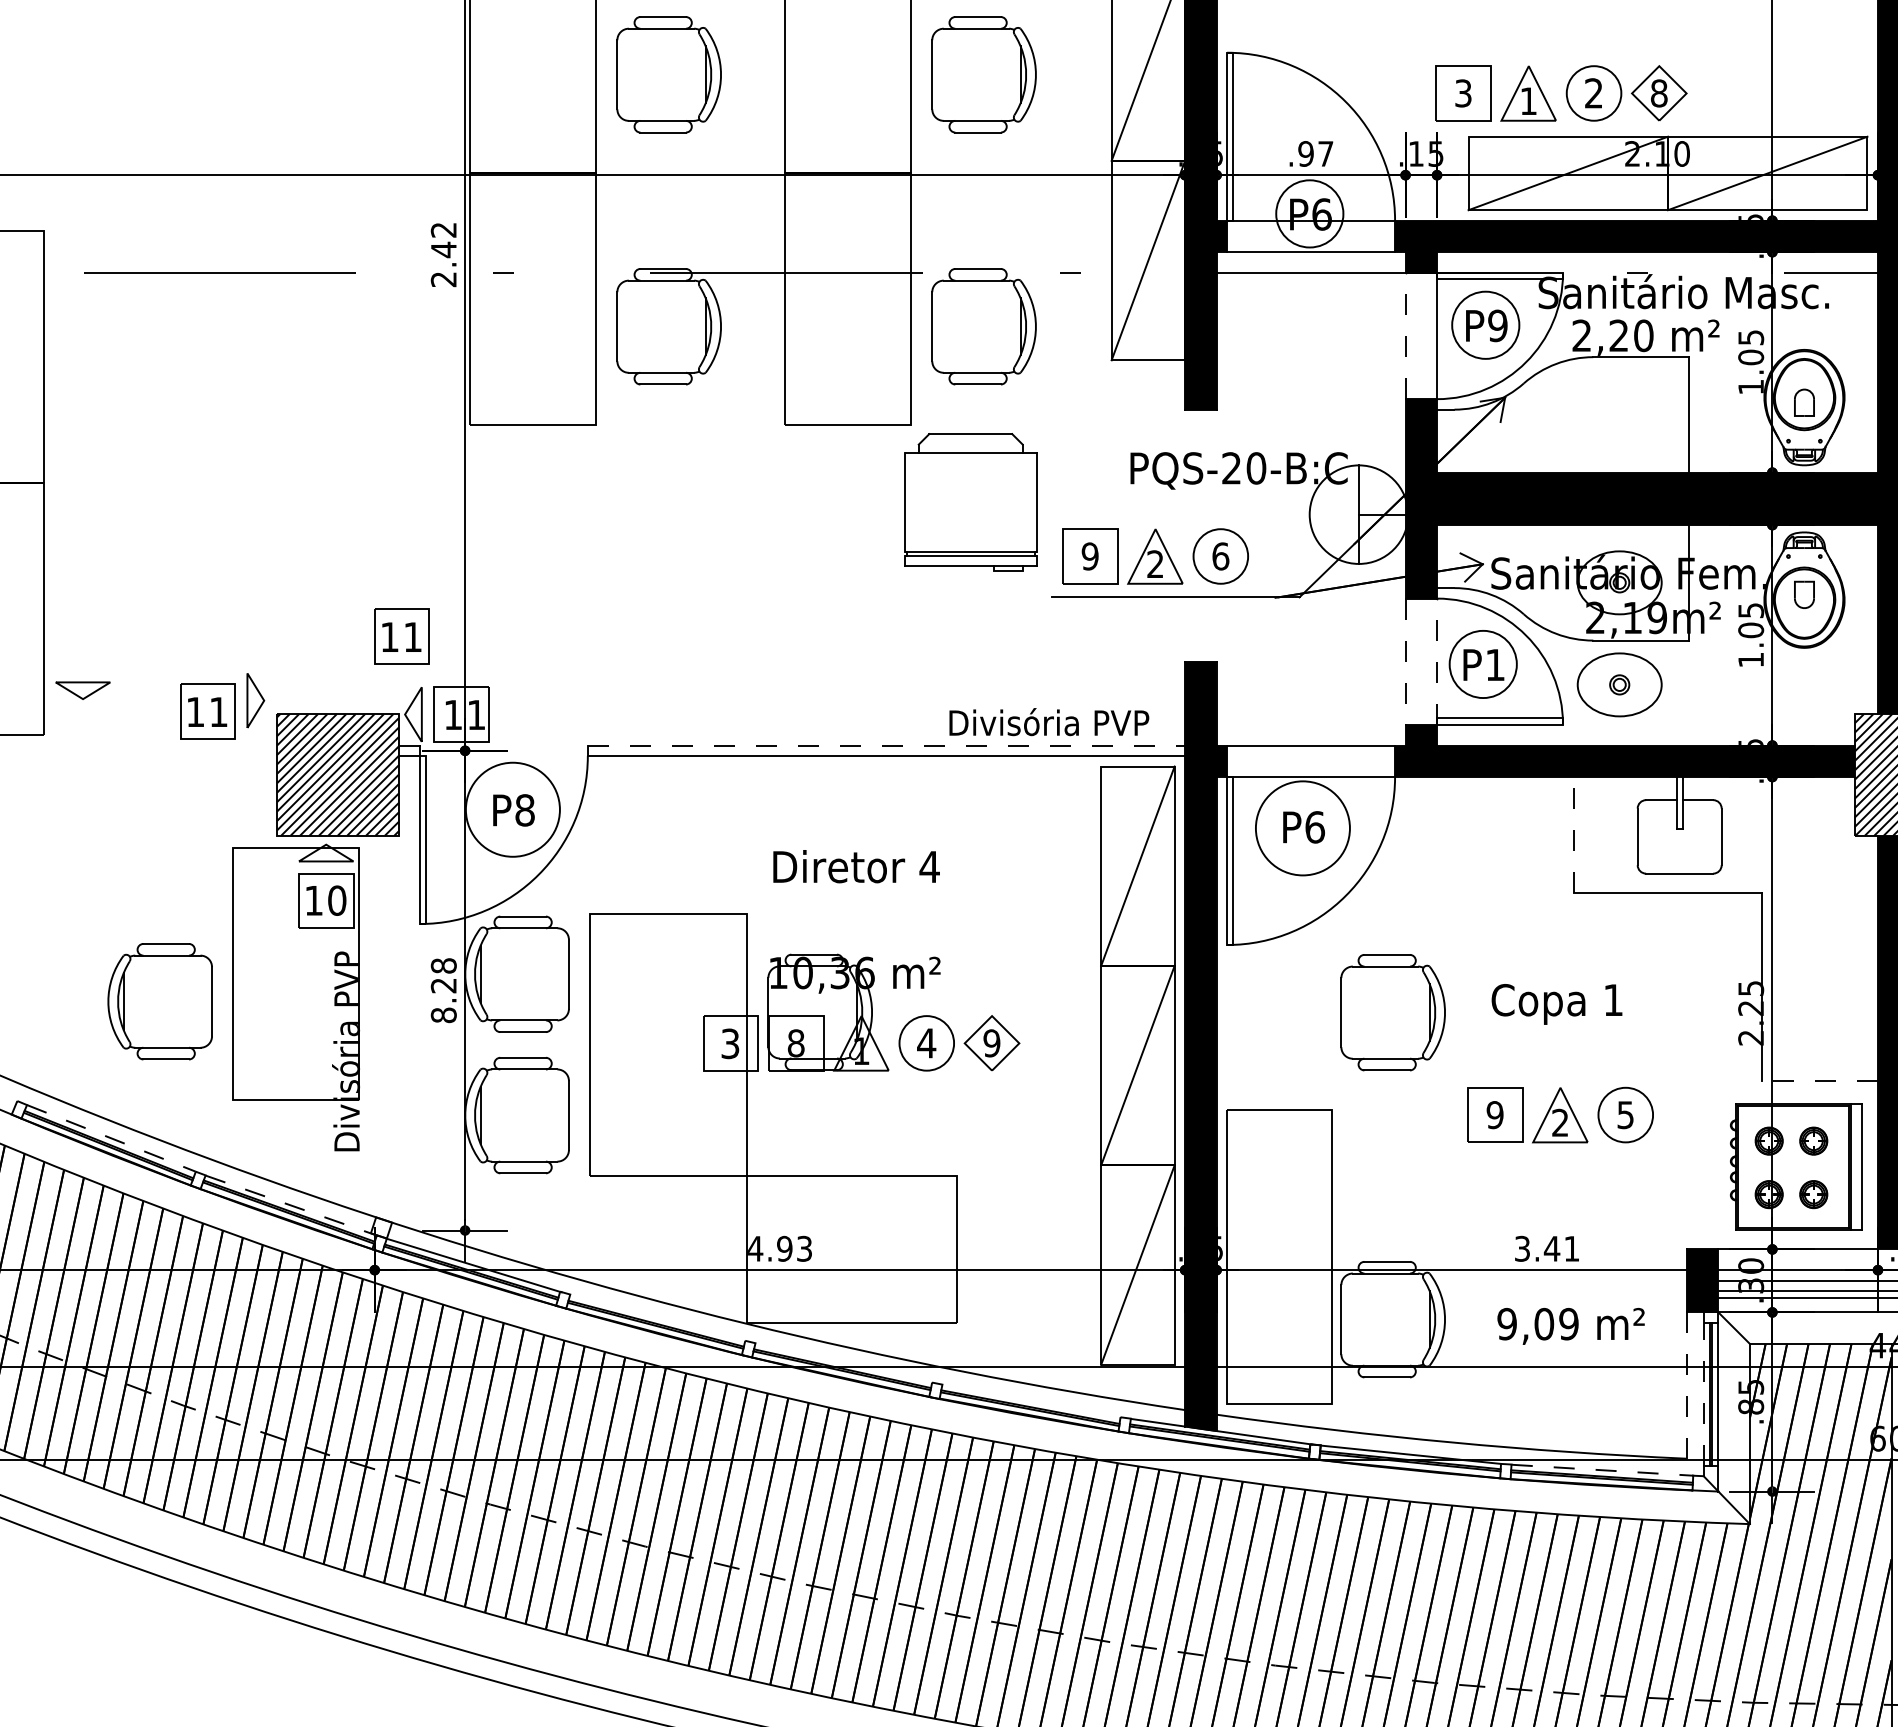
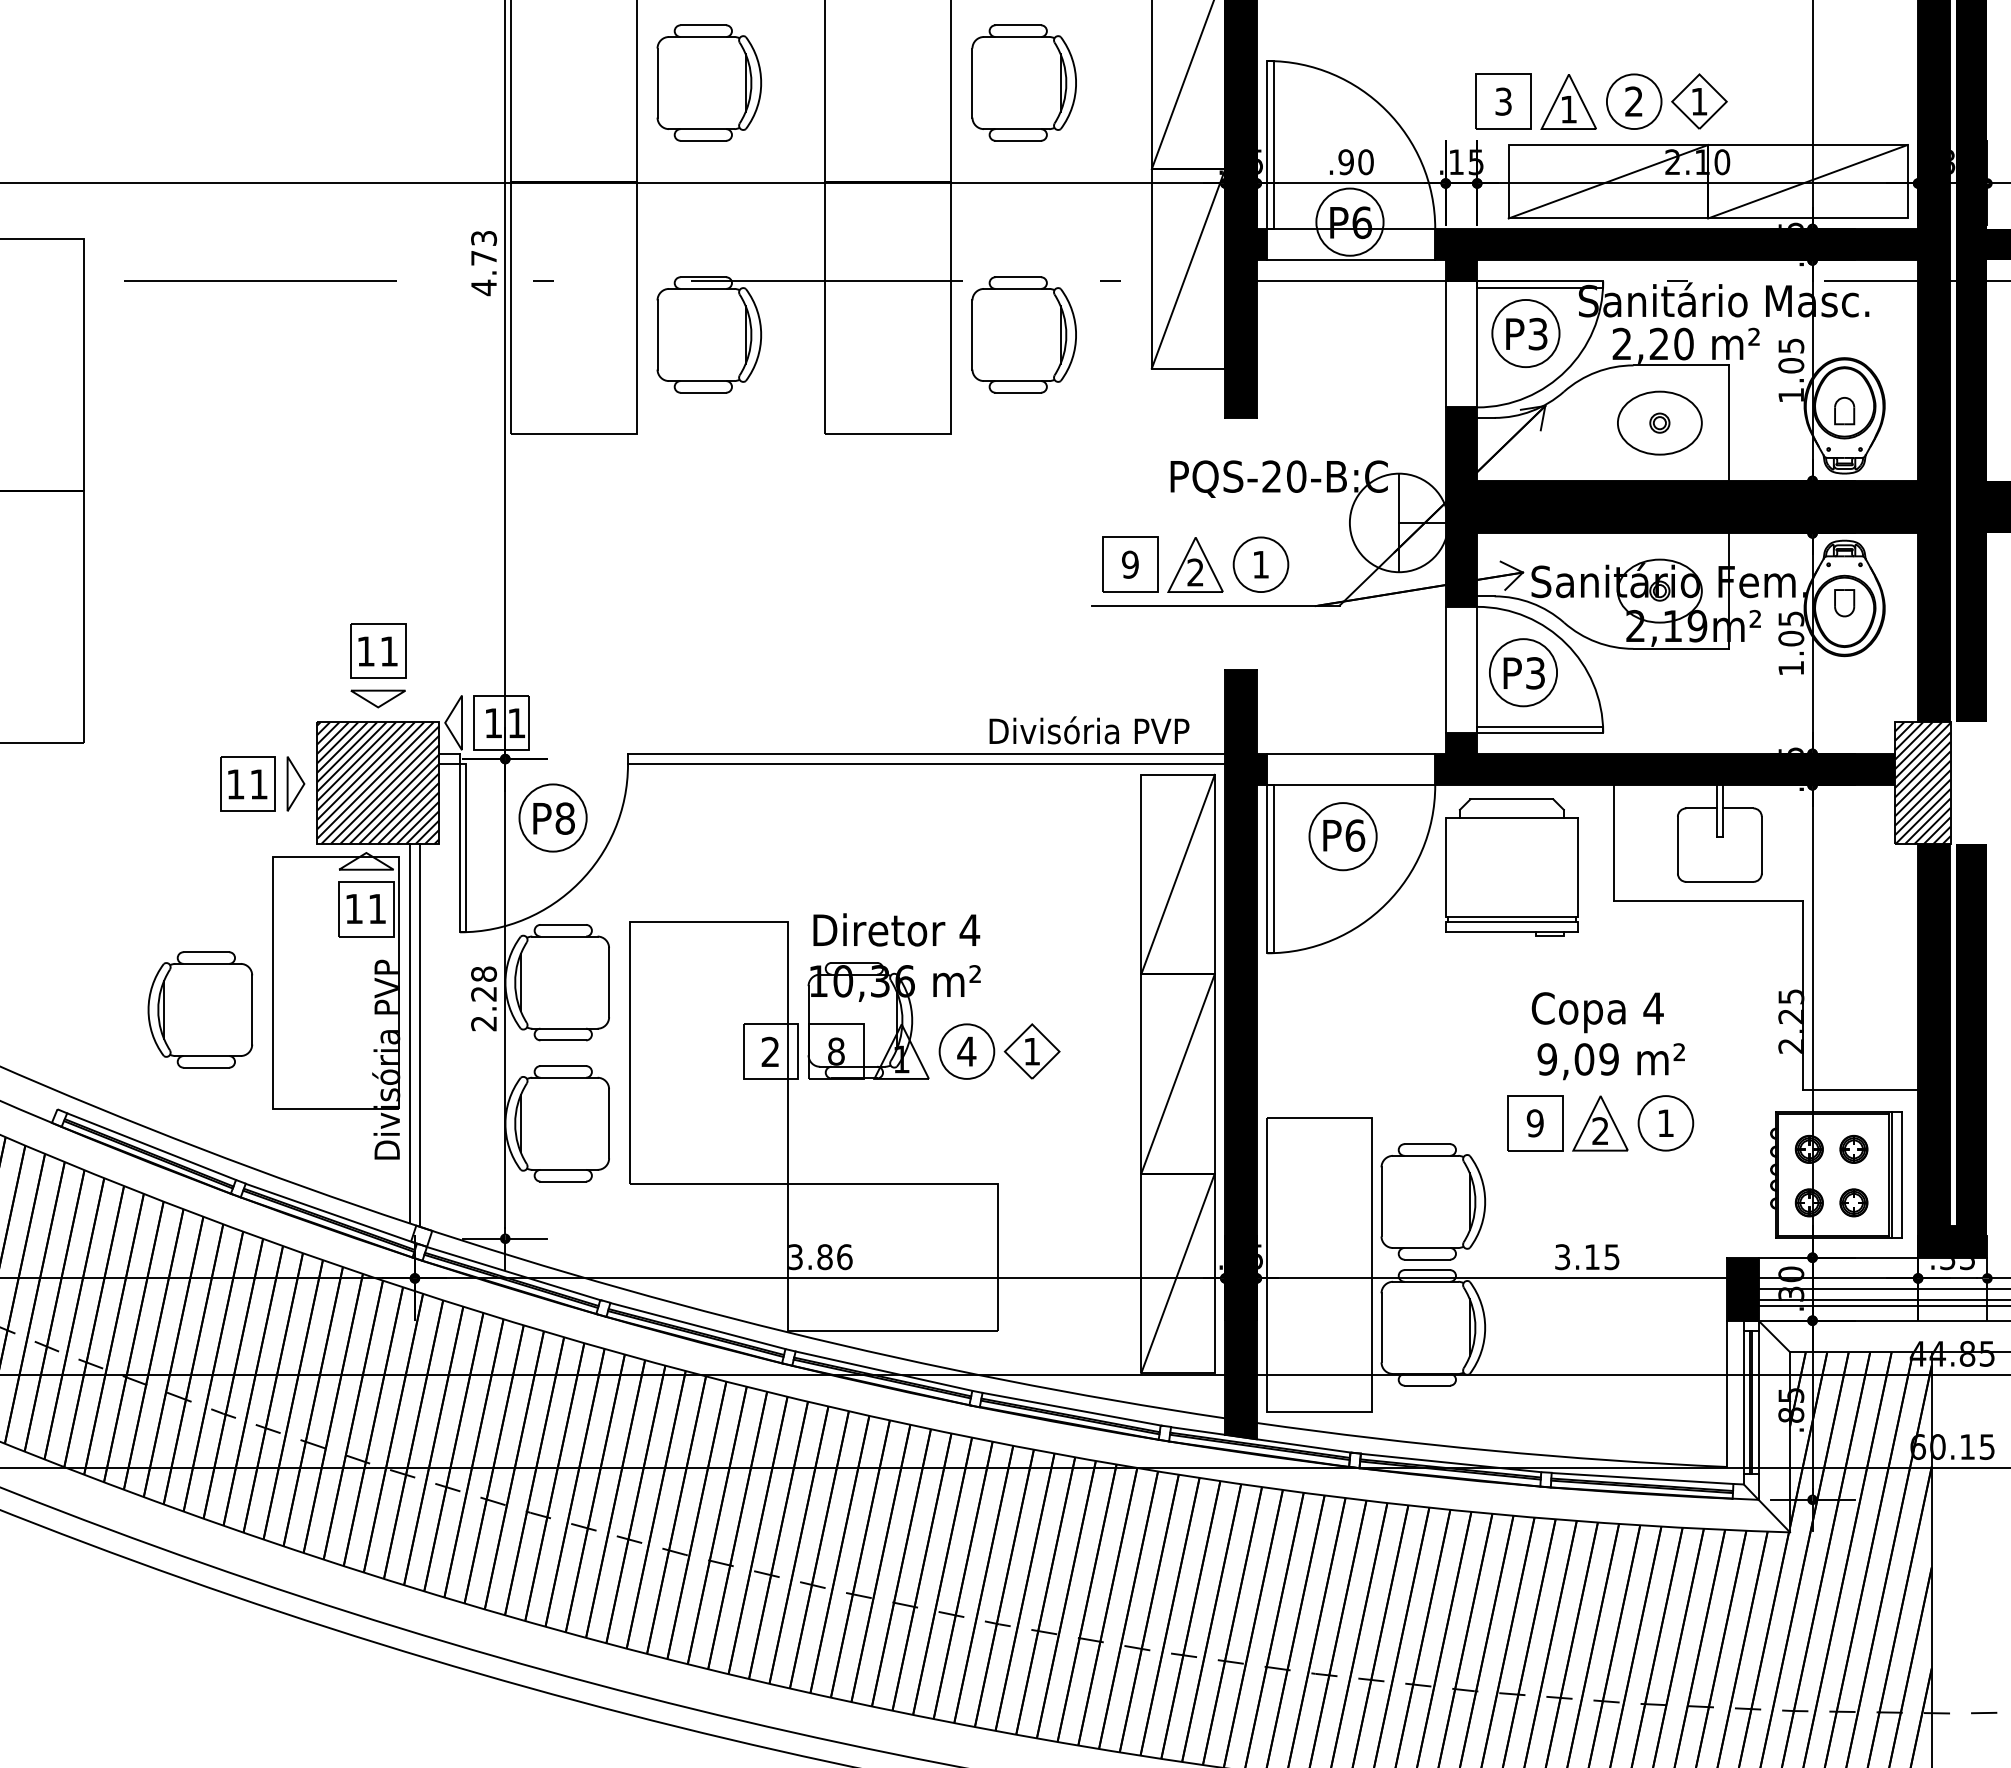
text: (1659, 93) -> (1699, 101), 8 -> 1
text: (1325, 154) -> (1365, 162), .97 -> .90
text: (444, 255) -> (484, 263), 2.42 -> 4.73
text: (1497, 326) -> (1537, 334), P9 -> P3
line: (1405, 336) -> (1445, 344), dashed -> solid
part: (970, 502) -> (1511, 867), moved
text: (1220, 556) -> (1260, 564), 6 -> 1
part: (402, 636) -> (378, 650), moved
line: (1405, 661) -> (1445, 669), dashed -> solid
line: (1437, 661) -> (1477, 669), dashed -> solid
text: (1495, 665) -> (1535, 673), P1 -> P3
part: (1619, 684) -> (1659, 422), moved
part: (82, 690) -> (377, 698), moved
part: (255, 700) -> (295, 783), moved
part: (207, 711) -> (247, 783), moved
line: (886, 745) -> (926, 753), dashed -> solid
circle: (512, 809) -> (552, 817), size x0.71
circle: (1302, 828) -> (1342, 836), size x0.71
line: (1573, 835) -> (1613, 843), dashed -> solid
text: (856, 866) -> (896, 929), moved
text: (337, 900) -> (377, 908), 10 -> 11
text: (1613, 1000) -> (1653, 1008), 1 -> 4
part: (1393, 1012) -> (1433, 1201), moved
text: (444, 1015) -> (484, 1023), 8.28 -> 2.28
line: (369, 1025) -> (409, 1033), added
line: (380, 1027) -> (420, 1035), added
text: (991, 1043) -> (1031, 1051), 9 -> 1
text: (730, 1044) -> (770, 1052), 3 -> 2
line: (1820, 1081) -> (1860, 1089), dashed -> solid
text: (1625, 1115) -> (1665, 1123), 5 -> 1
line: (111, 1138) -> (151, 1146), dashed -> solid
line: (292, 1206) -> (332, 1214), dashed -> solid
text: (780, 1249) -> (820, 1257), 4.93 -> 3.86
text: (1561, 1249) -> (1601, 1257), 3.41 -> 3.15
line: (657, 1317) -> (697, 1325), added
text: (1570, 1326) -> (1610, 1061), moved
line: (843, 1362) -> (883, 1370), added
line: (1687, 1385) -> (1727, 1393), dashed -> solid
line: (1703, 1394) -> (1743, 1402), dashed -> solid
line: (1032, 1400) -> (1072, 1408), added
line: (1602, 1470) -> (1642, 1478), dashed -> solid

